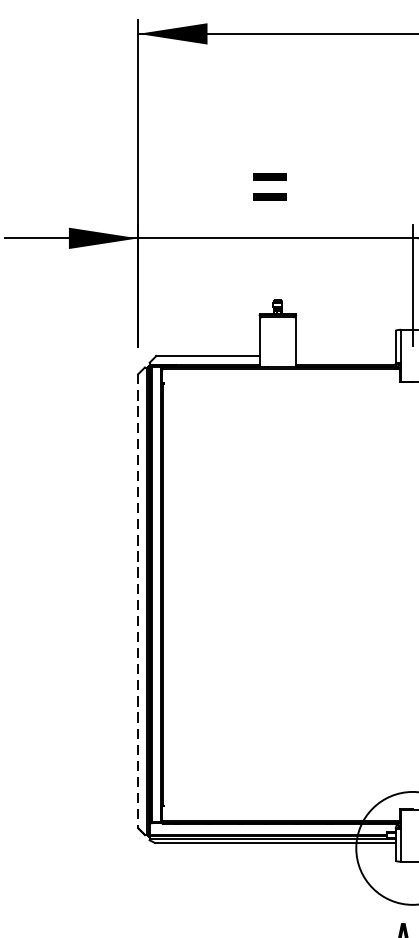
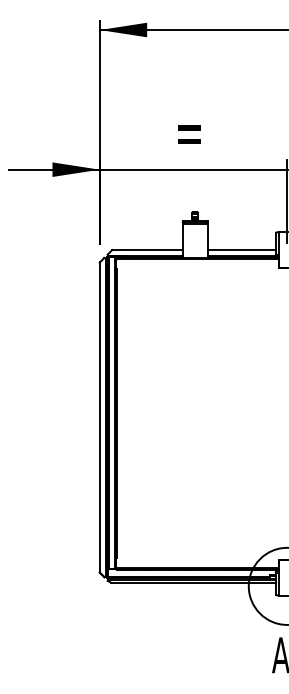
line: (345, 356) -> (241, 250), added
line: (137, 602) -> (99, 418), dashed -> solid

